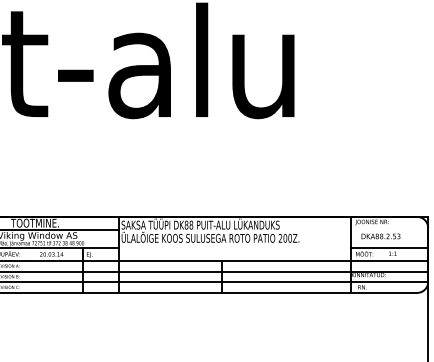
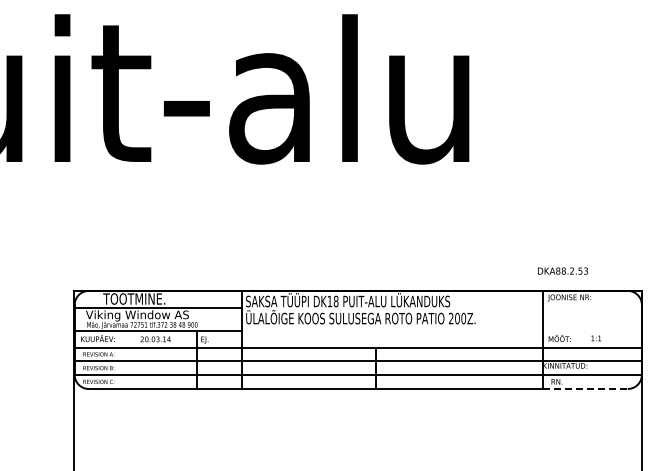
text: (186, 225) -> (329, 301), DK88 -> DK18
text: (381, 235) -> (563, 270), moved
line: (389, 247) -> (591, 330), removed
line: (384, 293) -> (585, 389), solid -> dashed

